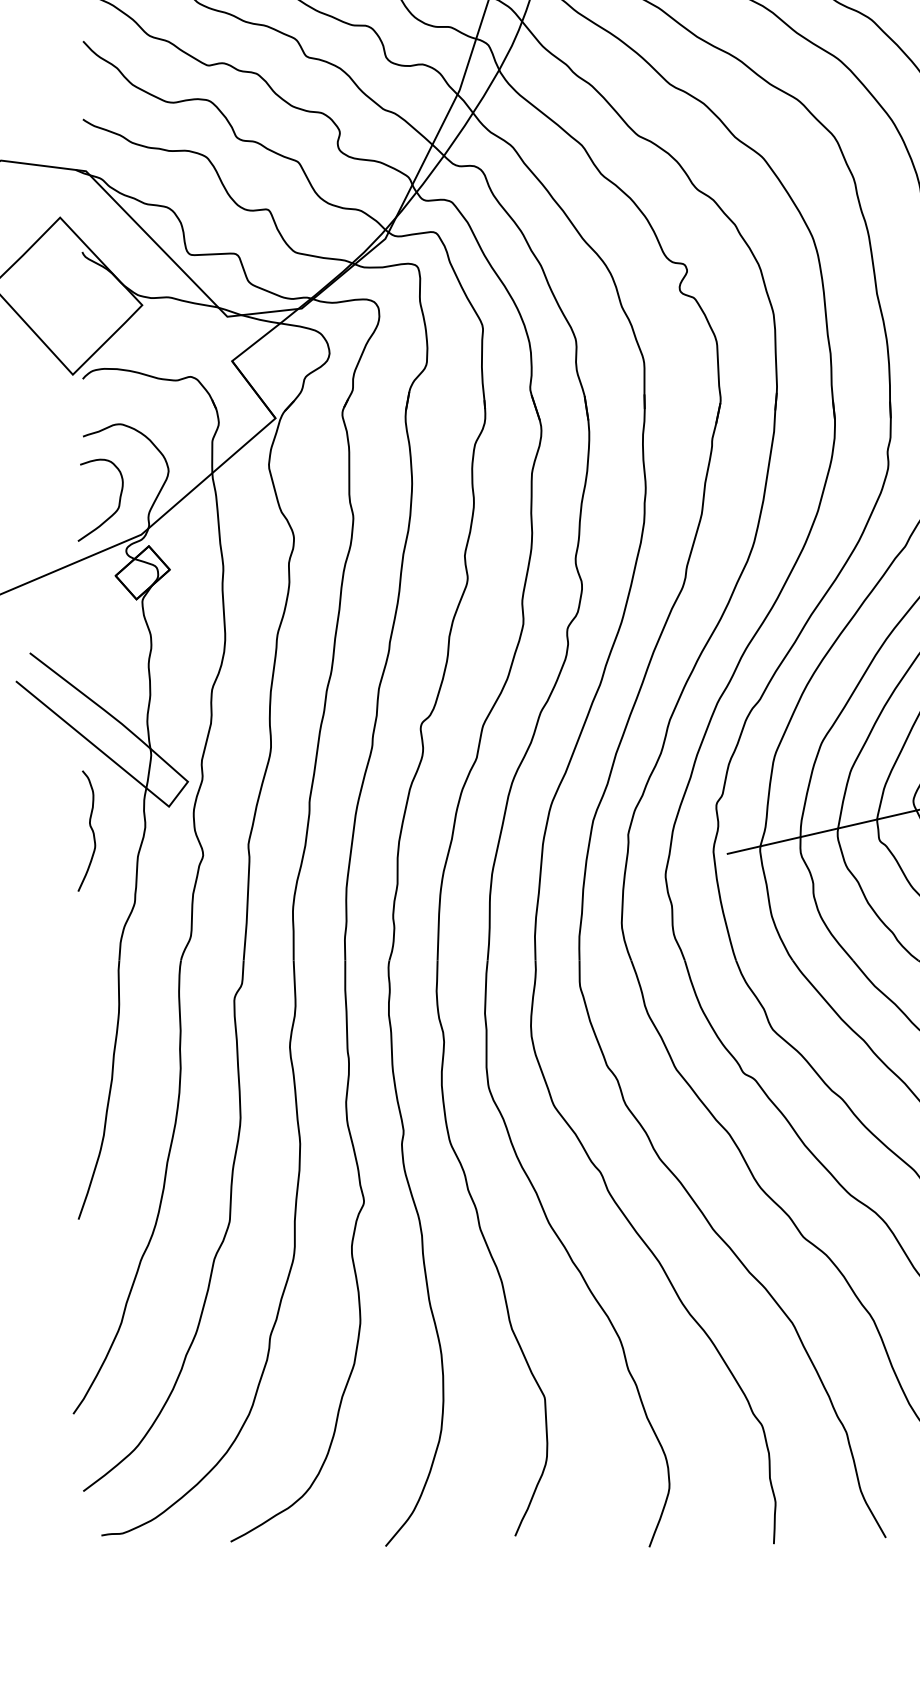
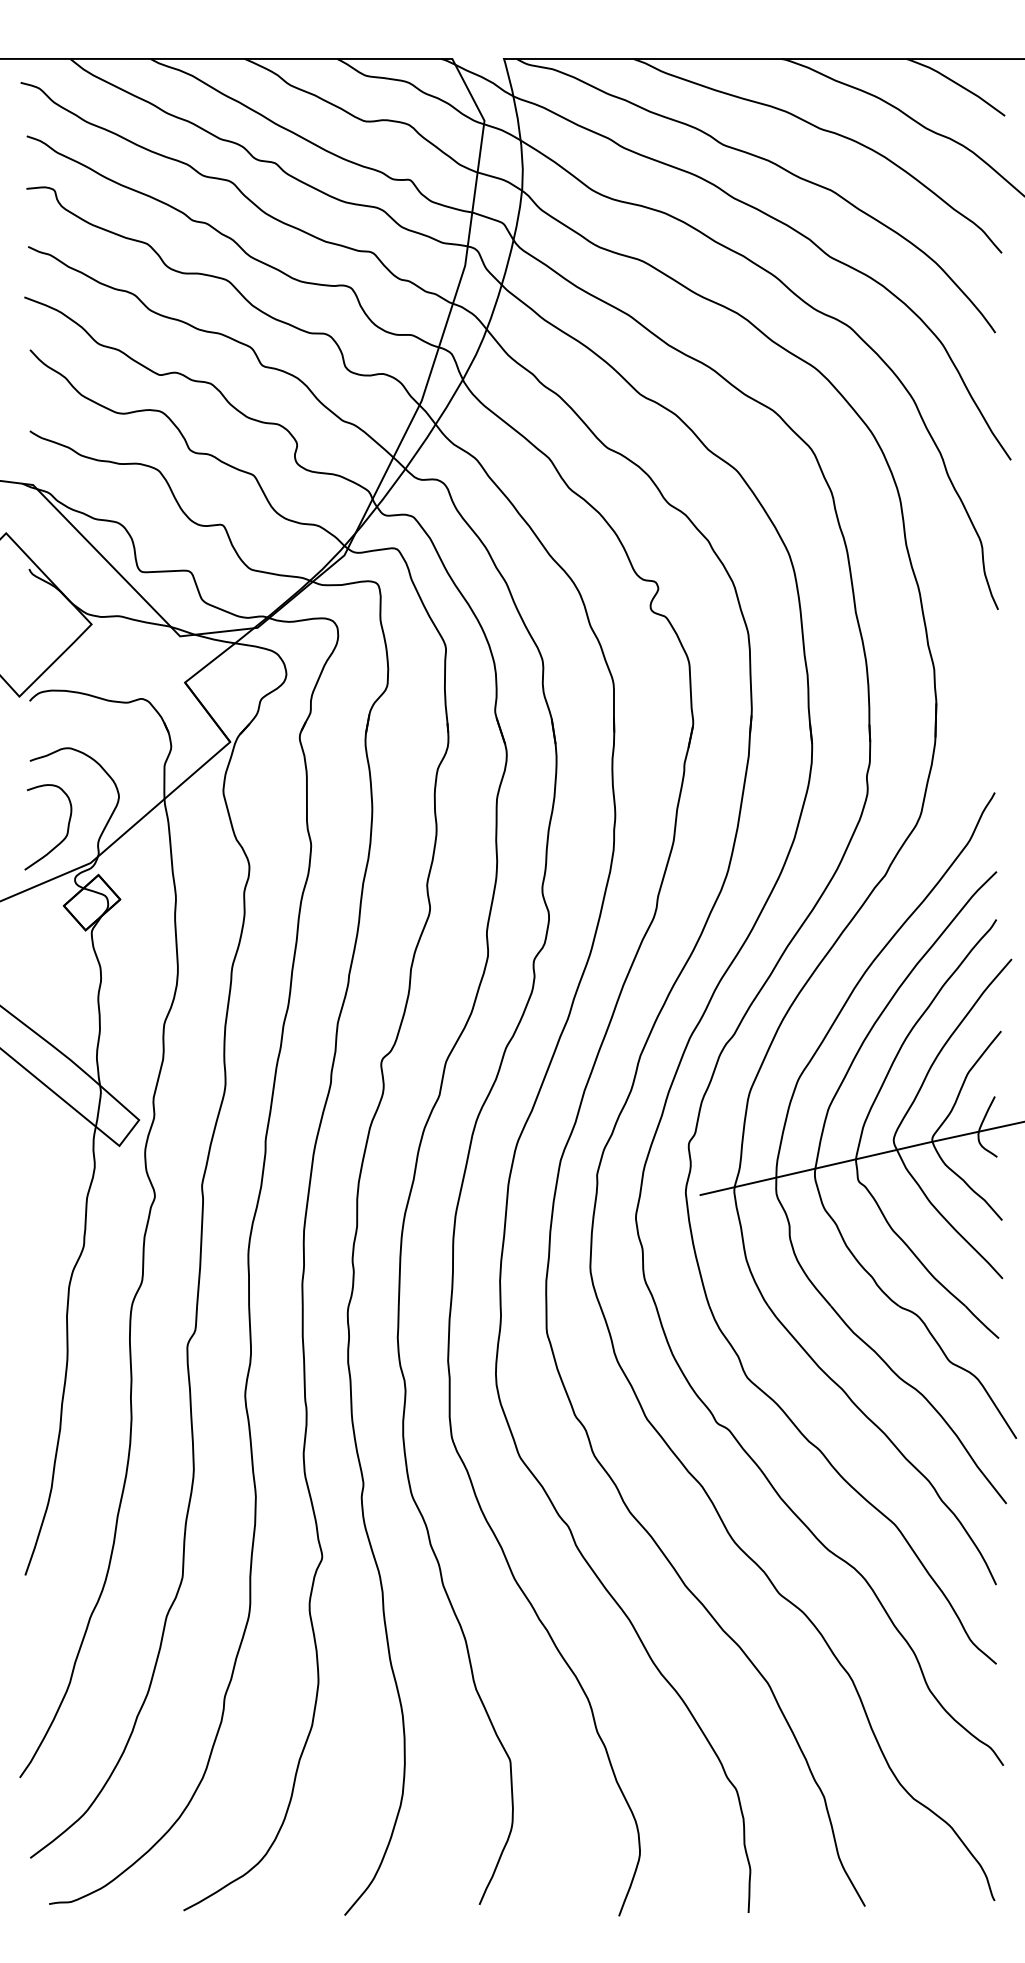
curve: (90, 828) -> (37, 1168), removed

